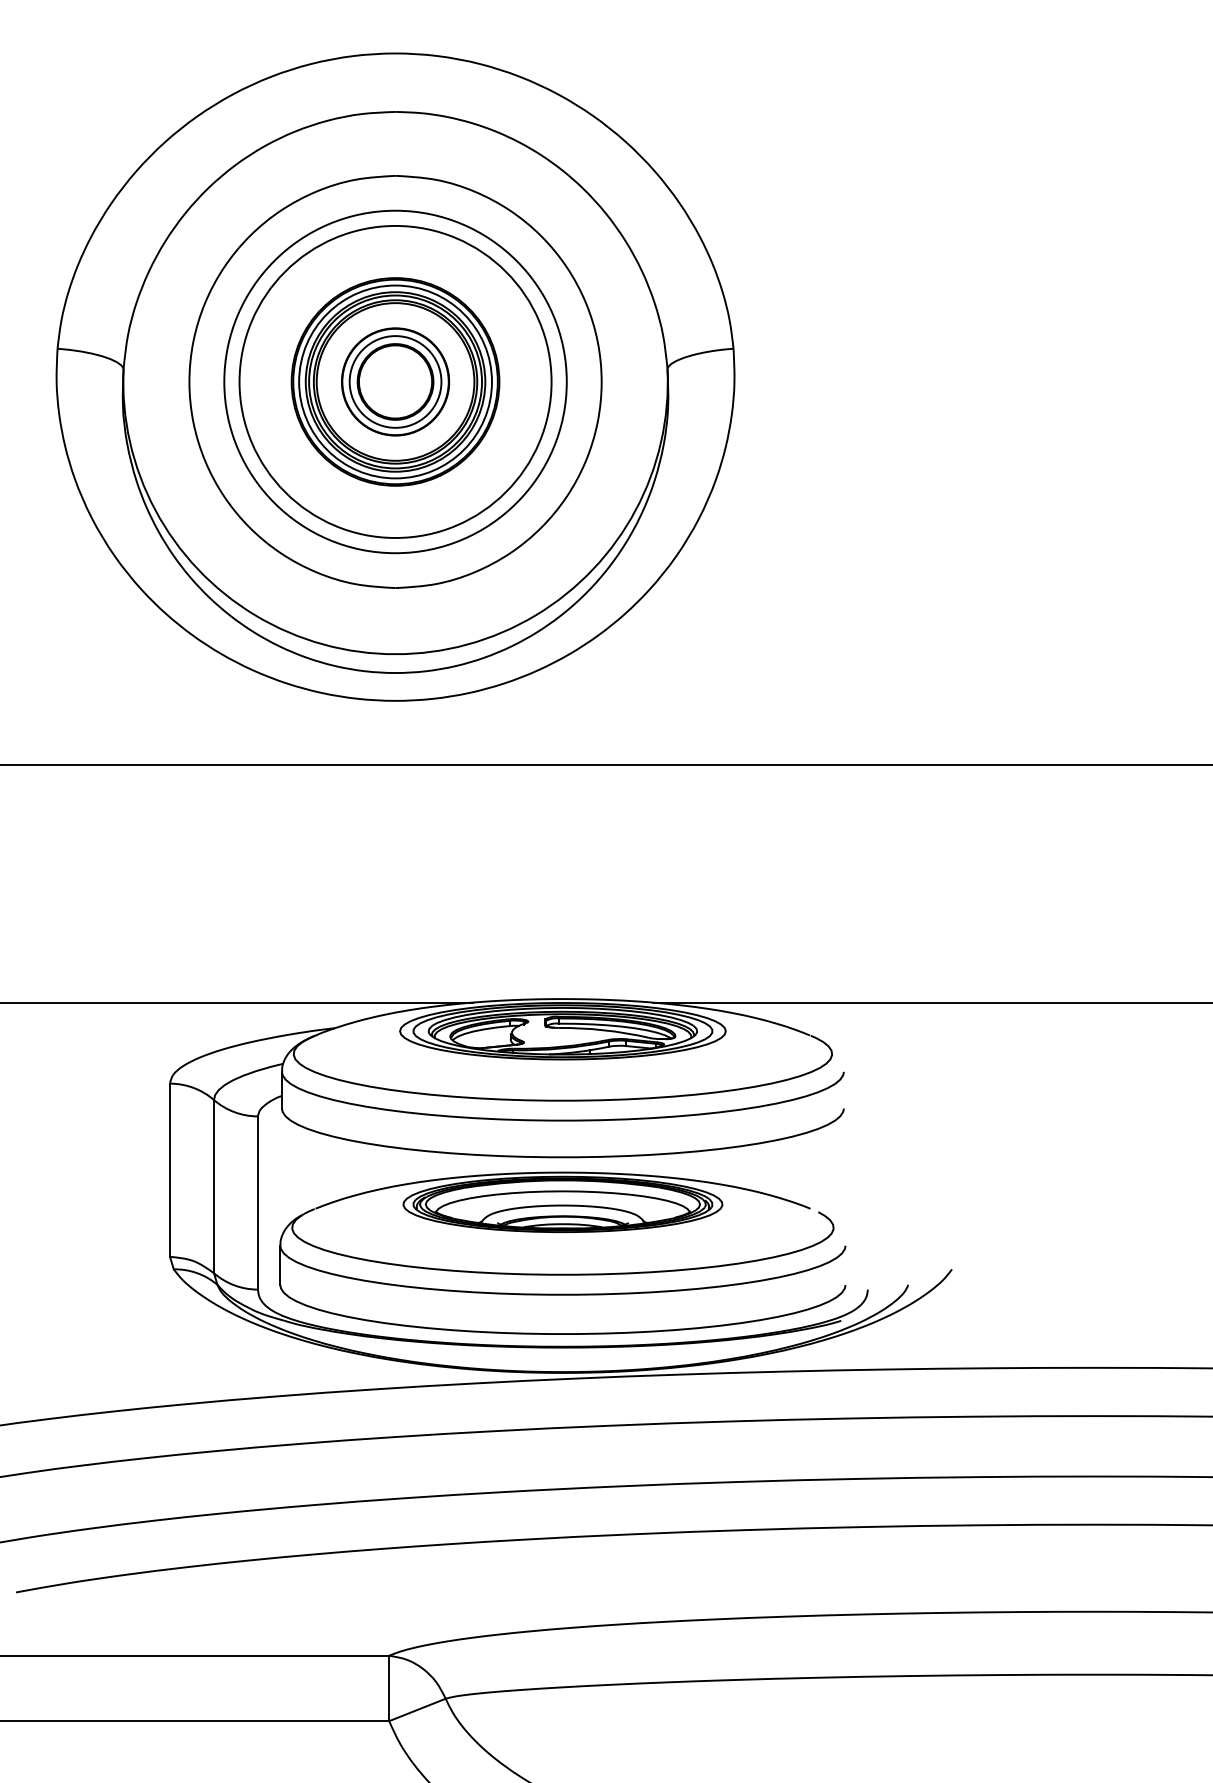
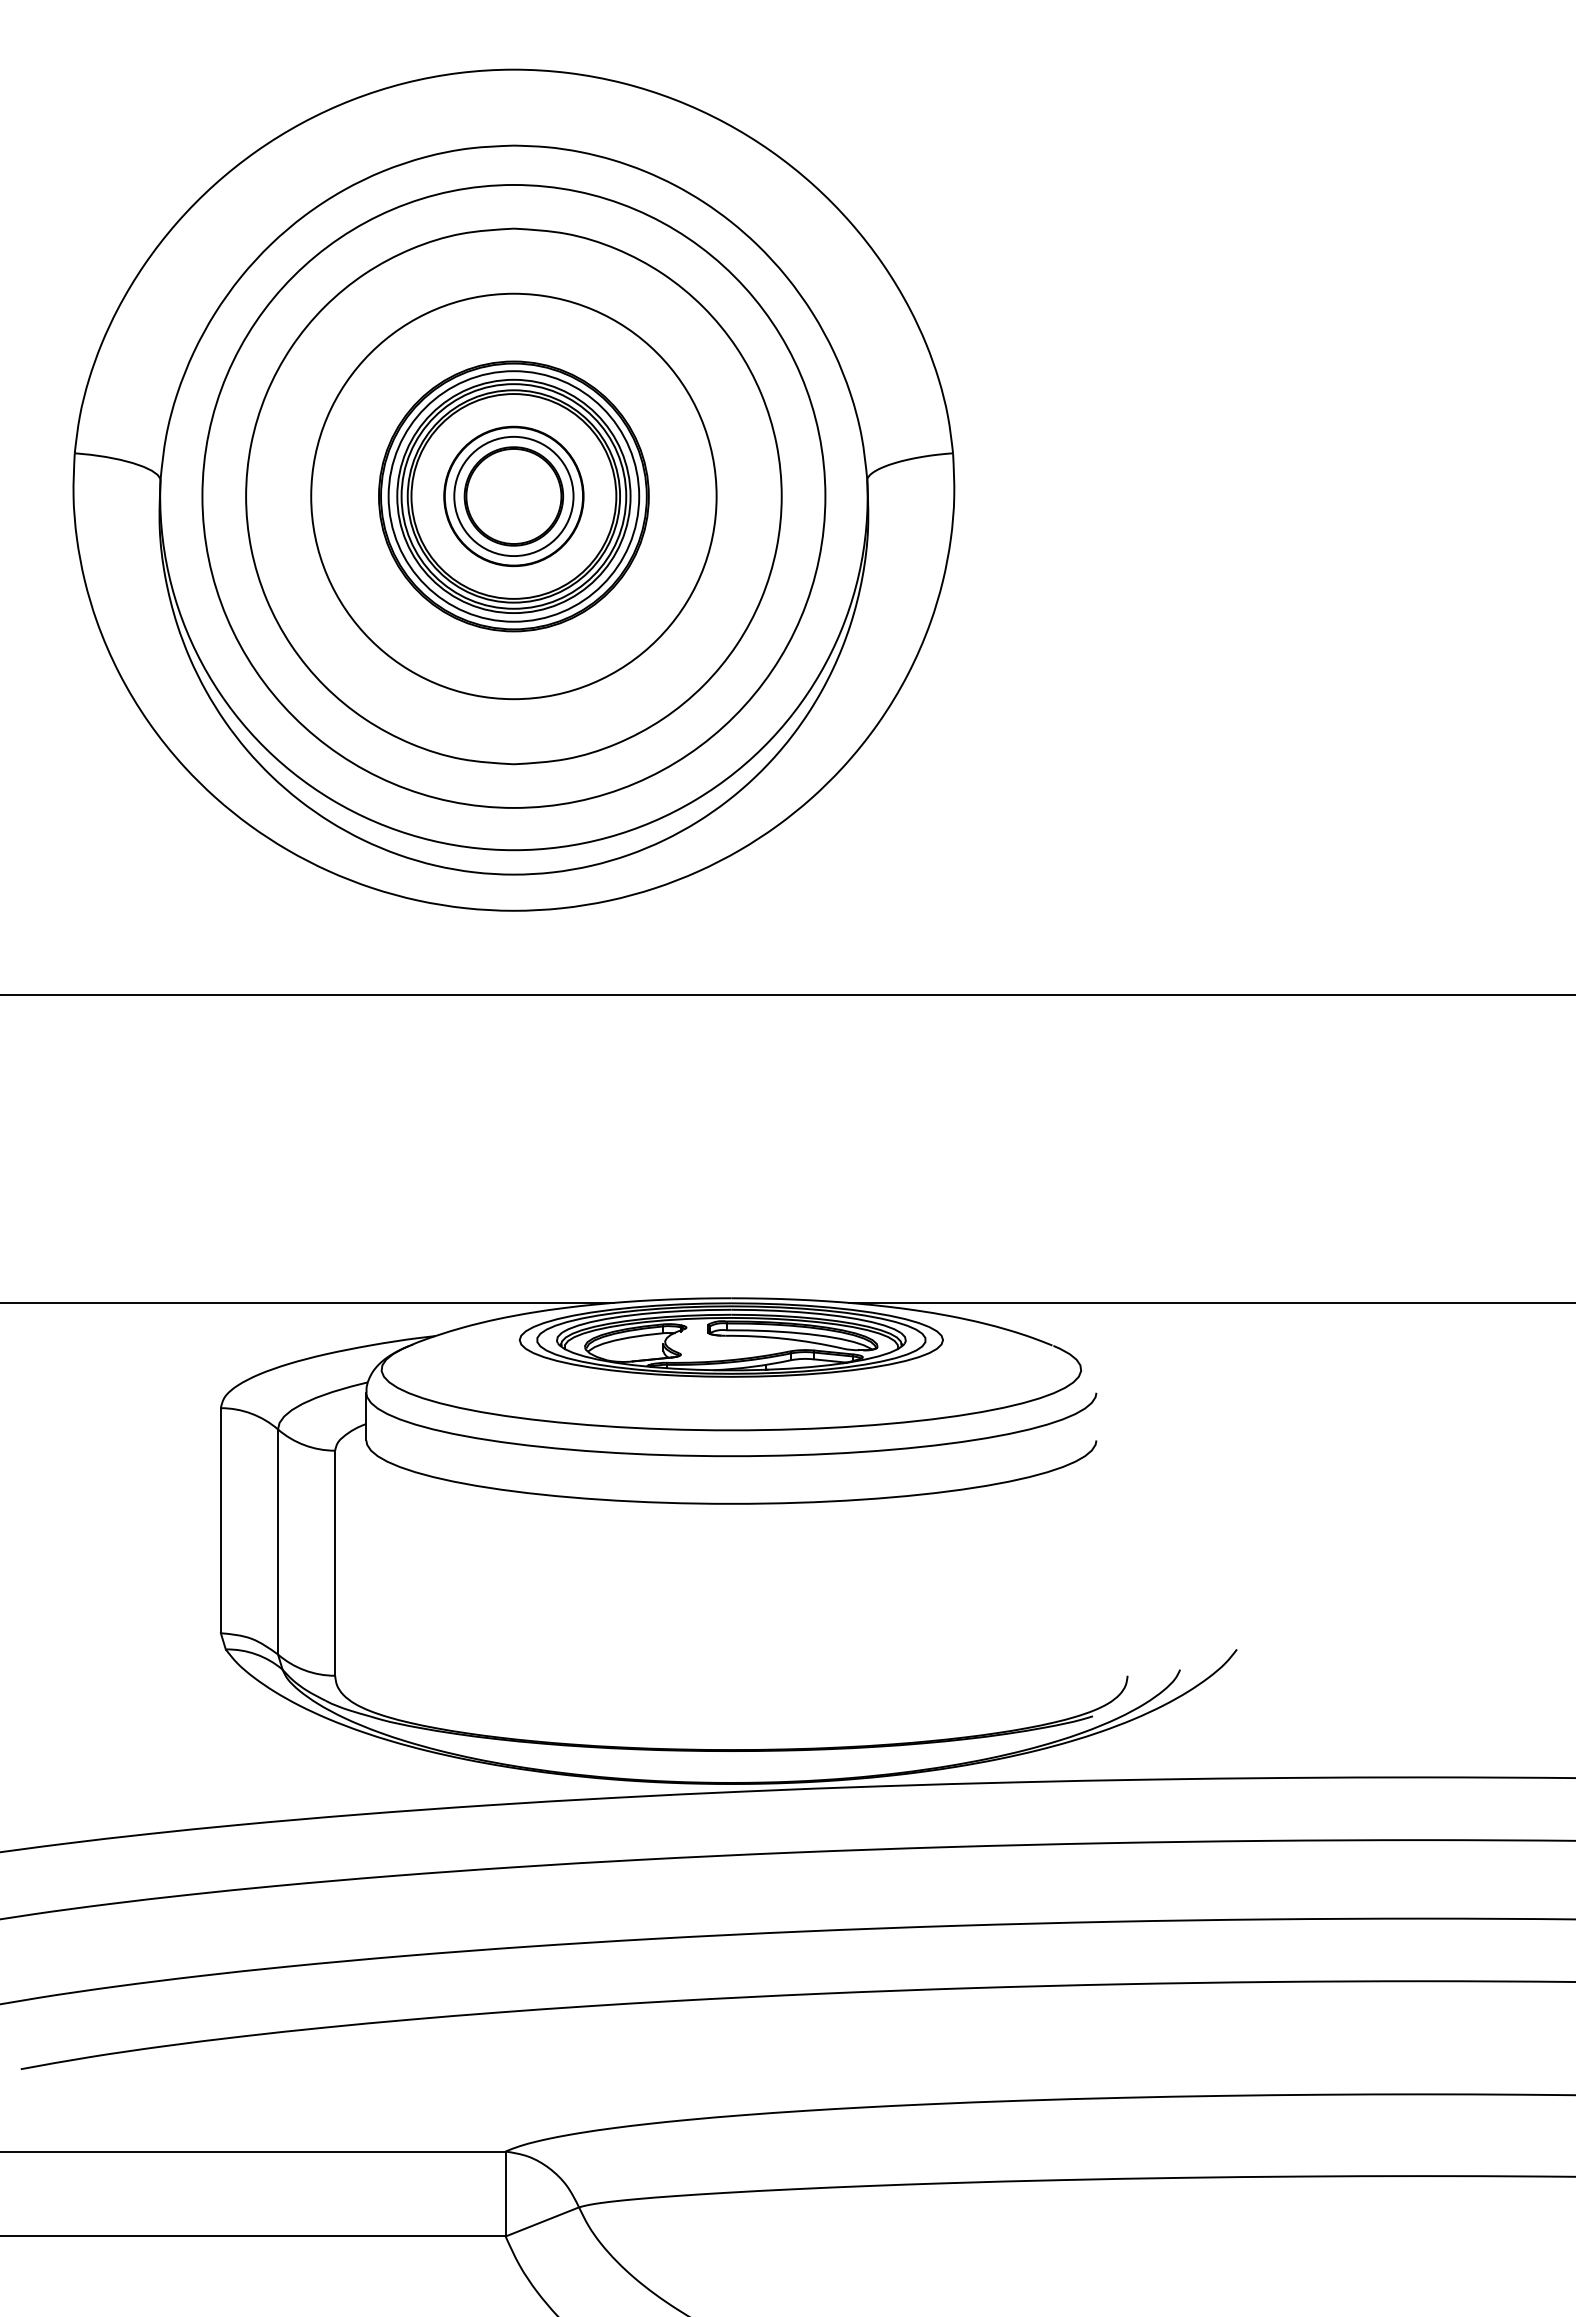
circle: (395, 381) -> (513, 495), size x1.4
part: (562, 1232) -> (730, 1601), removed

